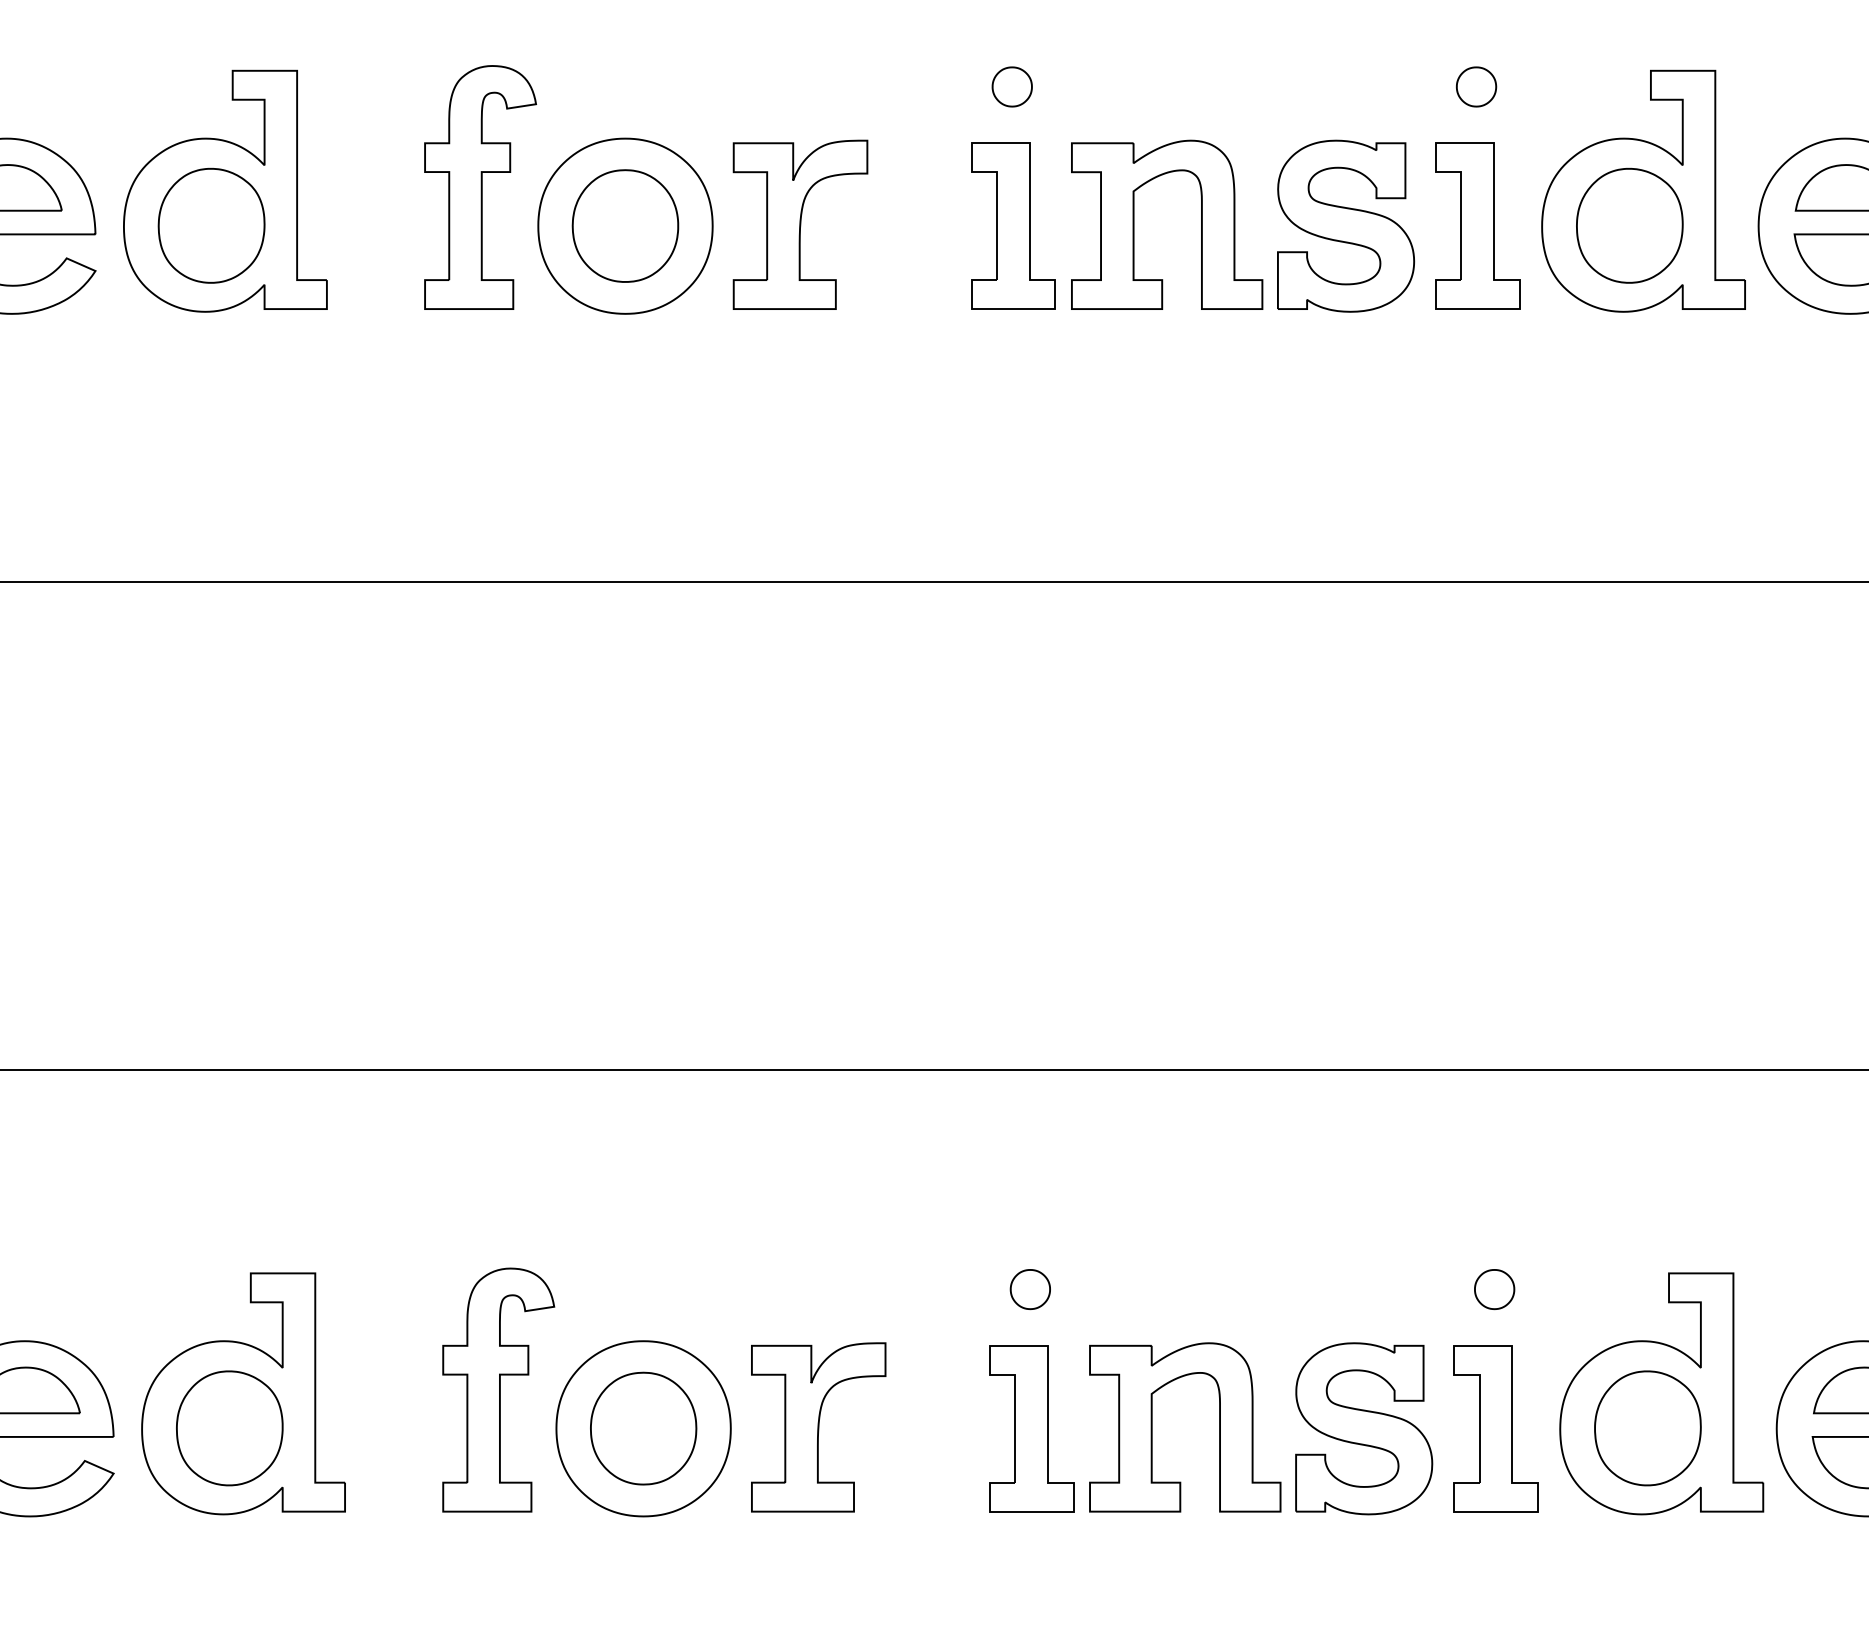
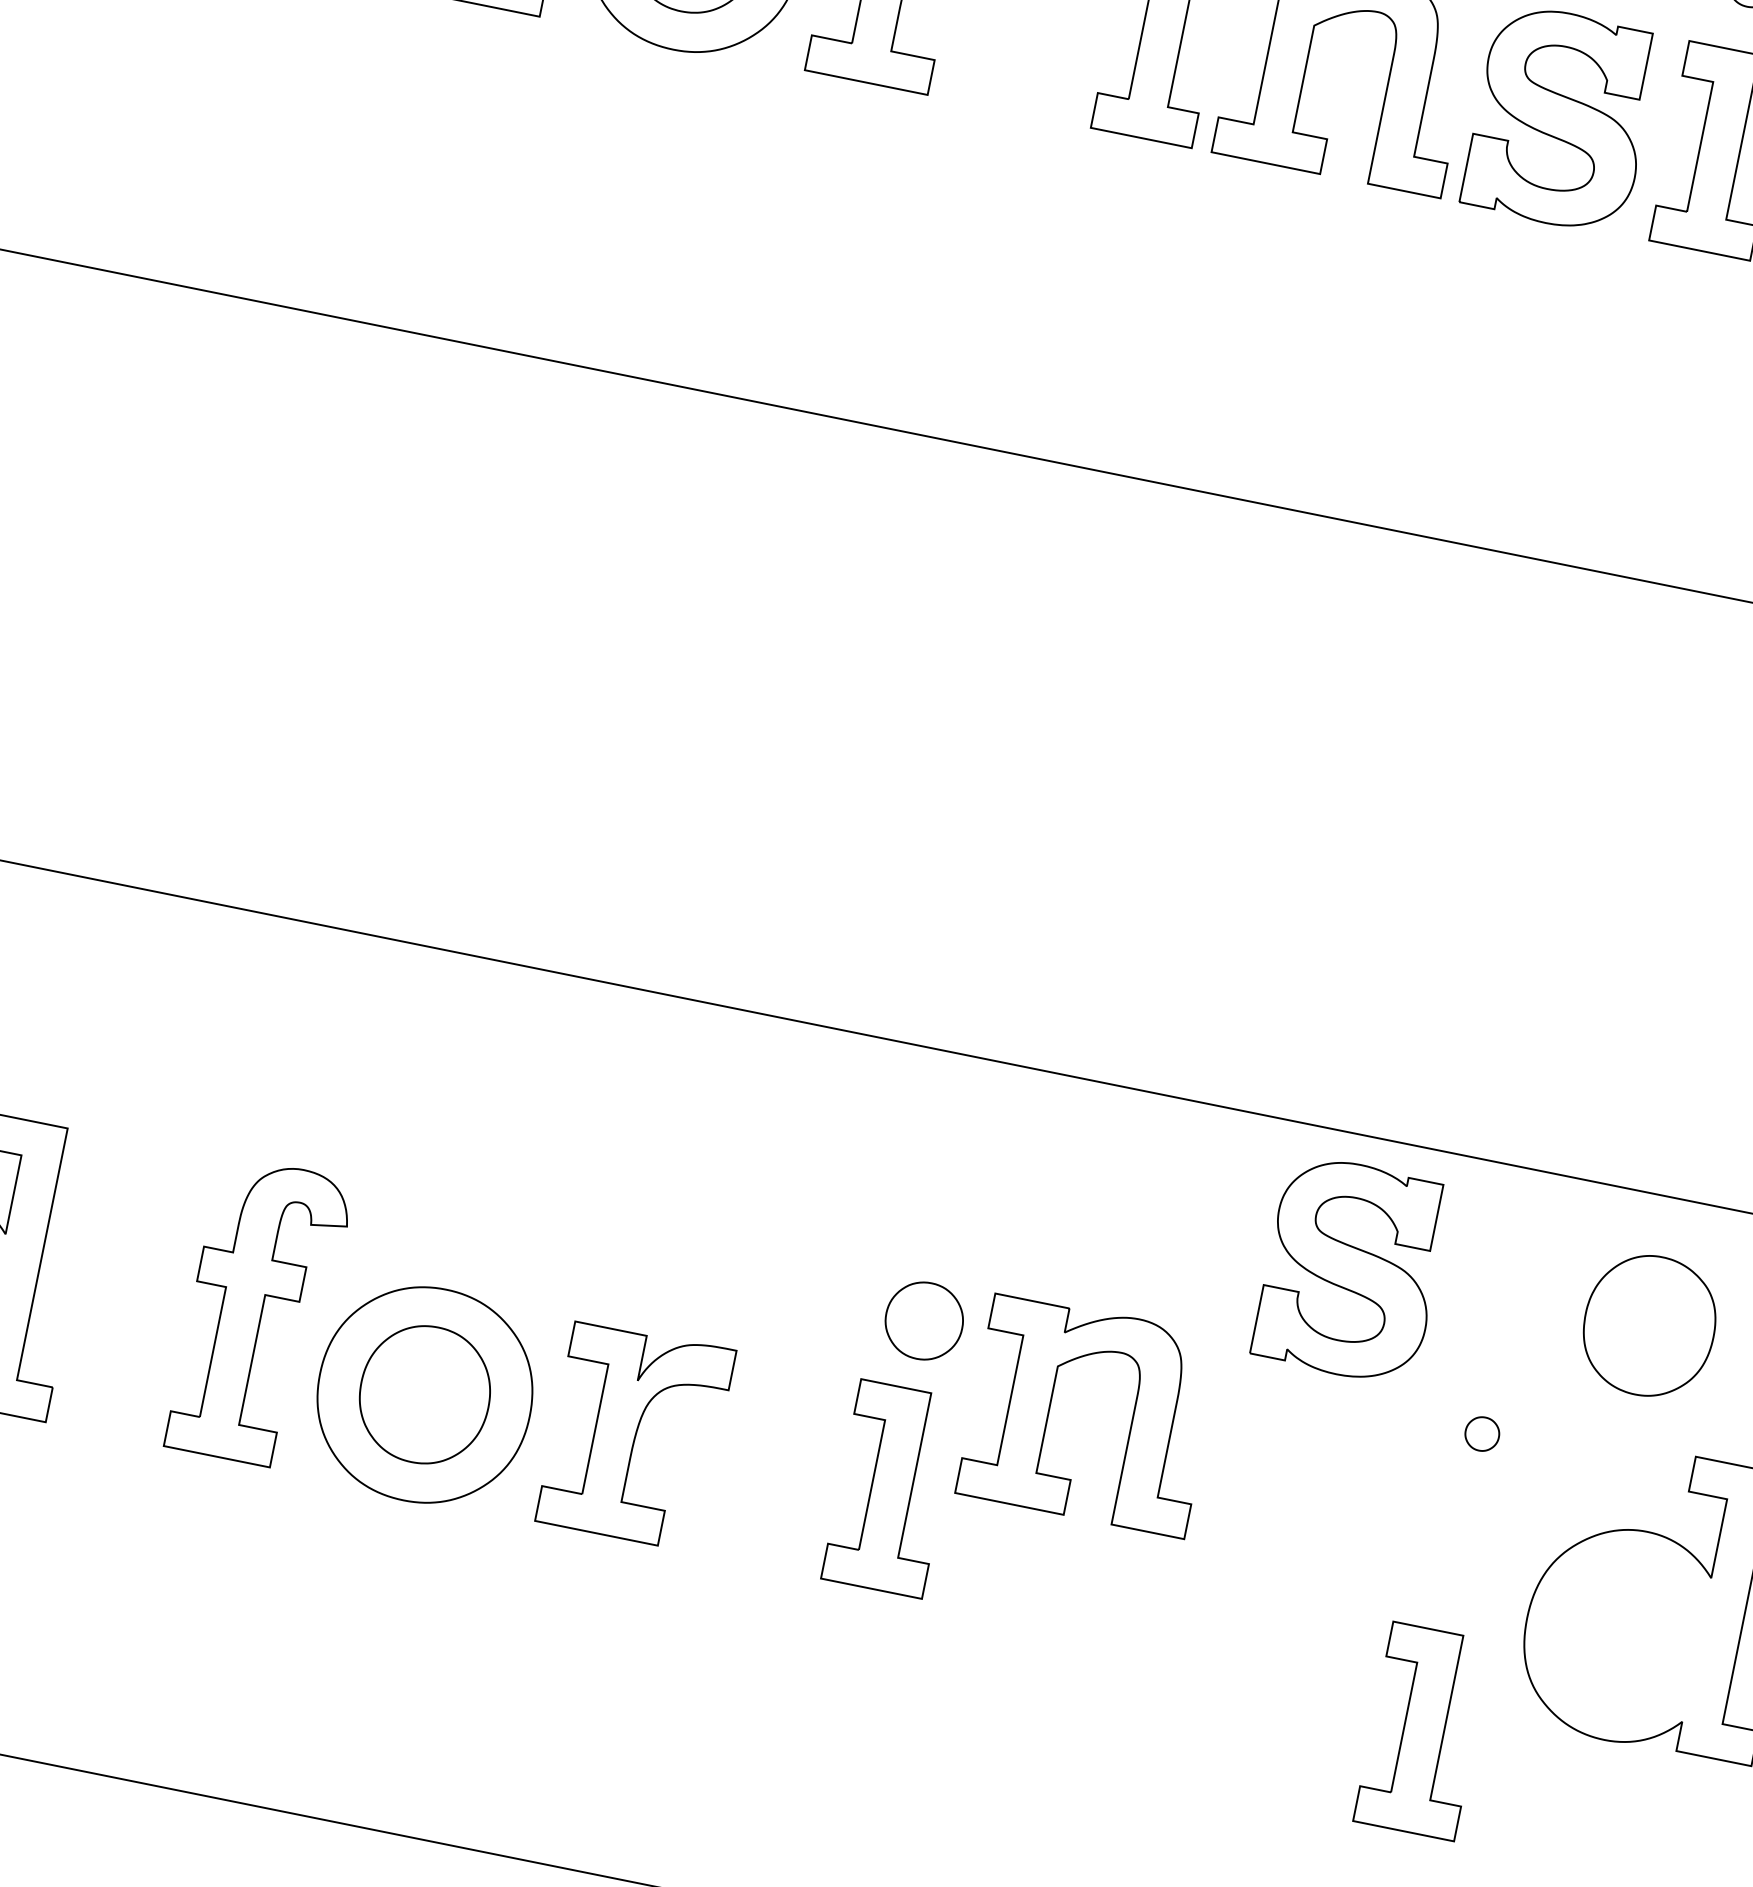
part: (1029, 1289) -> (922, 1321), size x1.6
part: (1494, 1289) -> (1482, 1433), size x0.7
part: (1152, 1427) -> (1050, 1406), moved
part: (1364, 1428) -> (1352, 1270), moved
part: (1495, 1428) -> (1423, 1731), moved
part: (1647, 1428) -> (1648, 1326), moved

